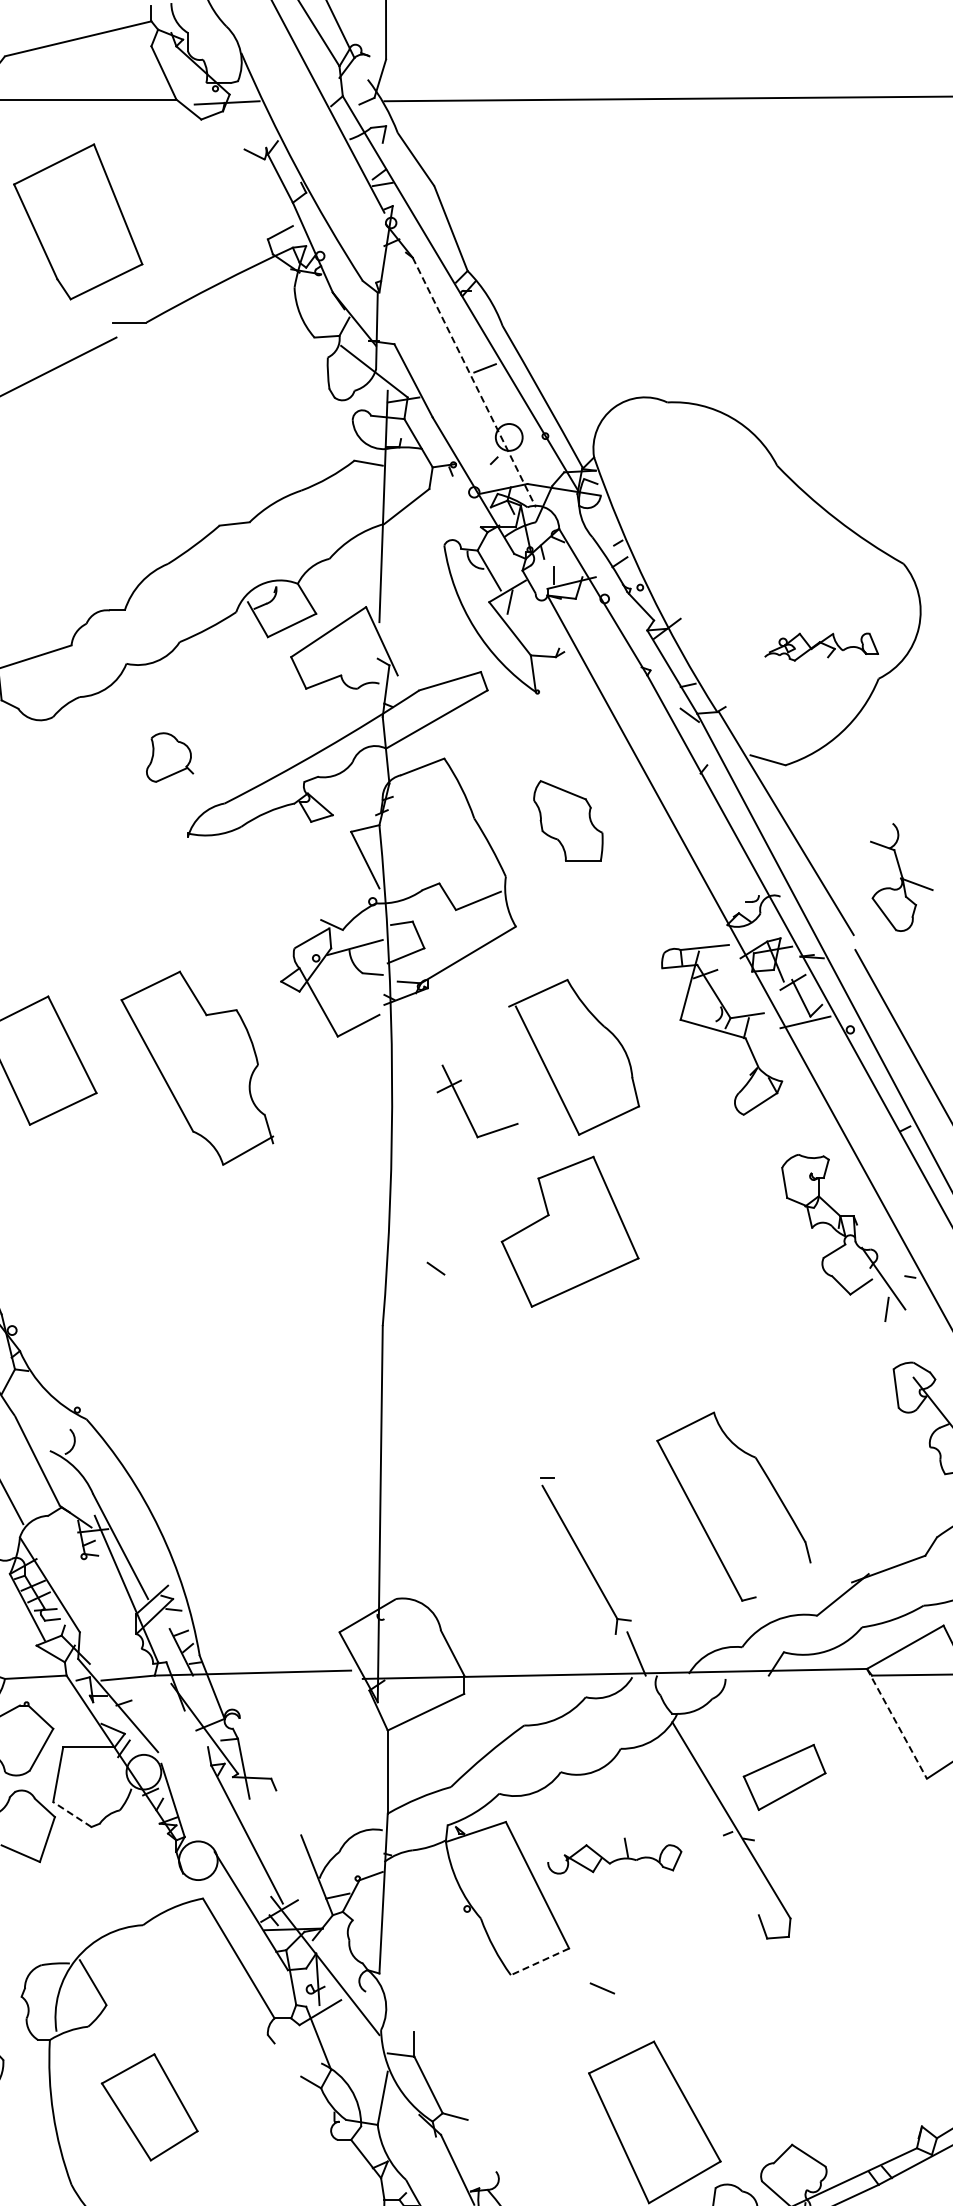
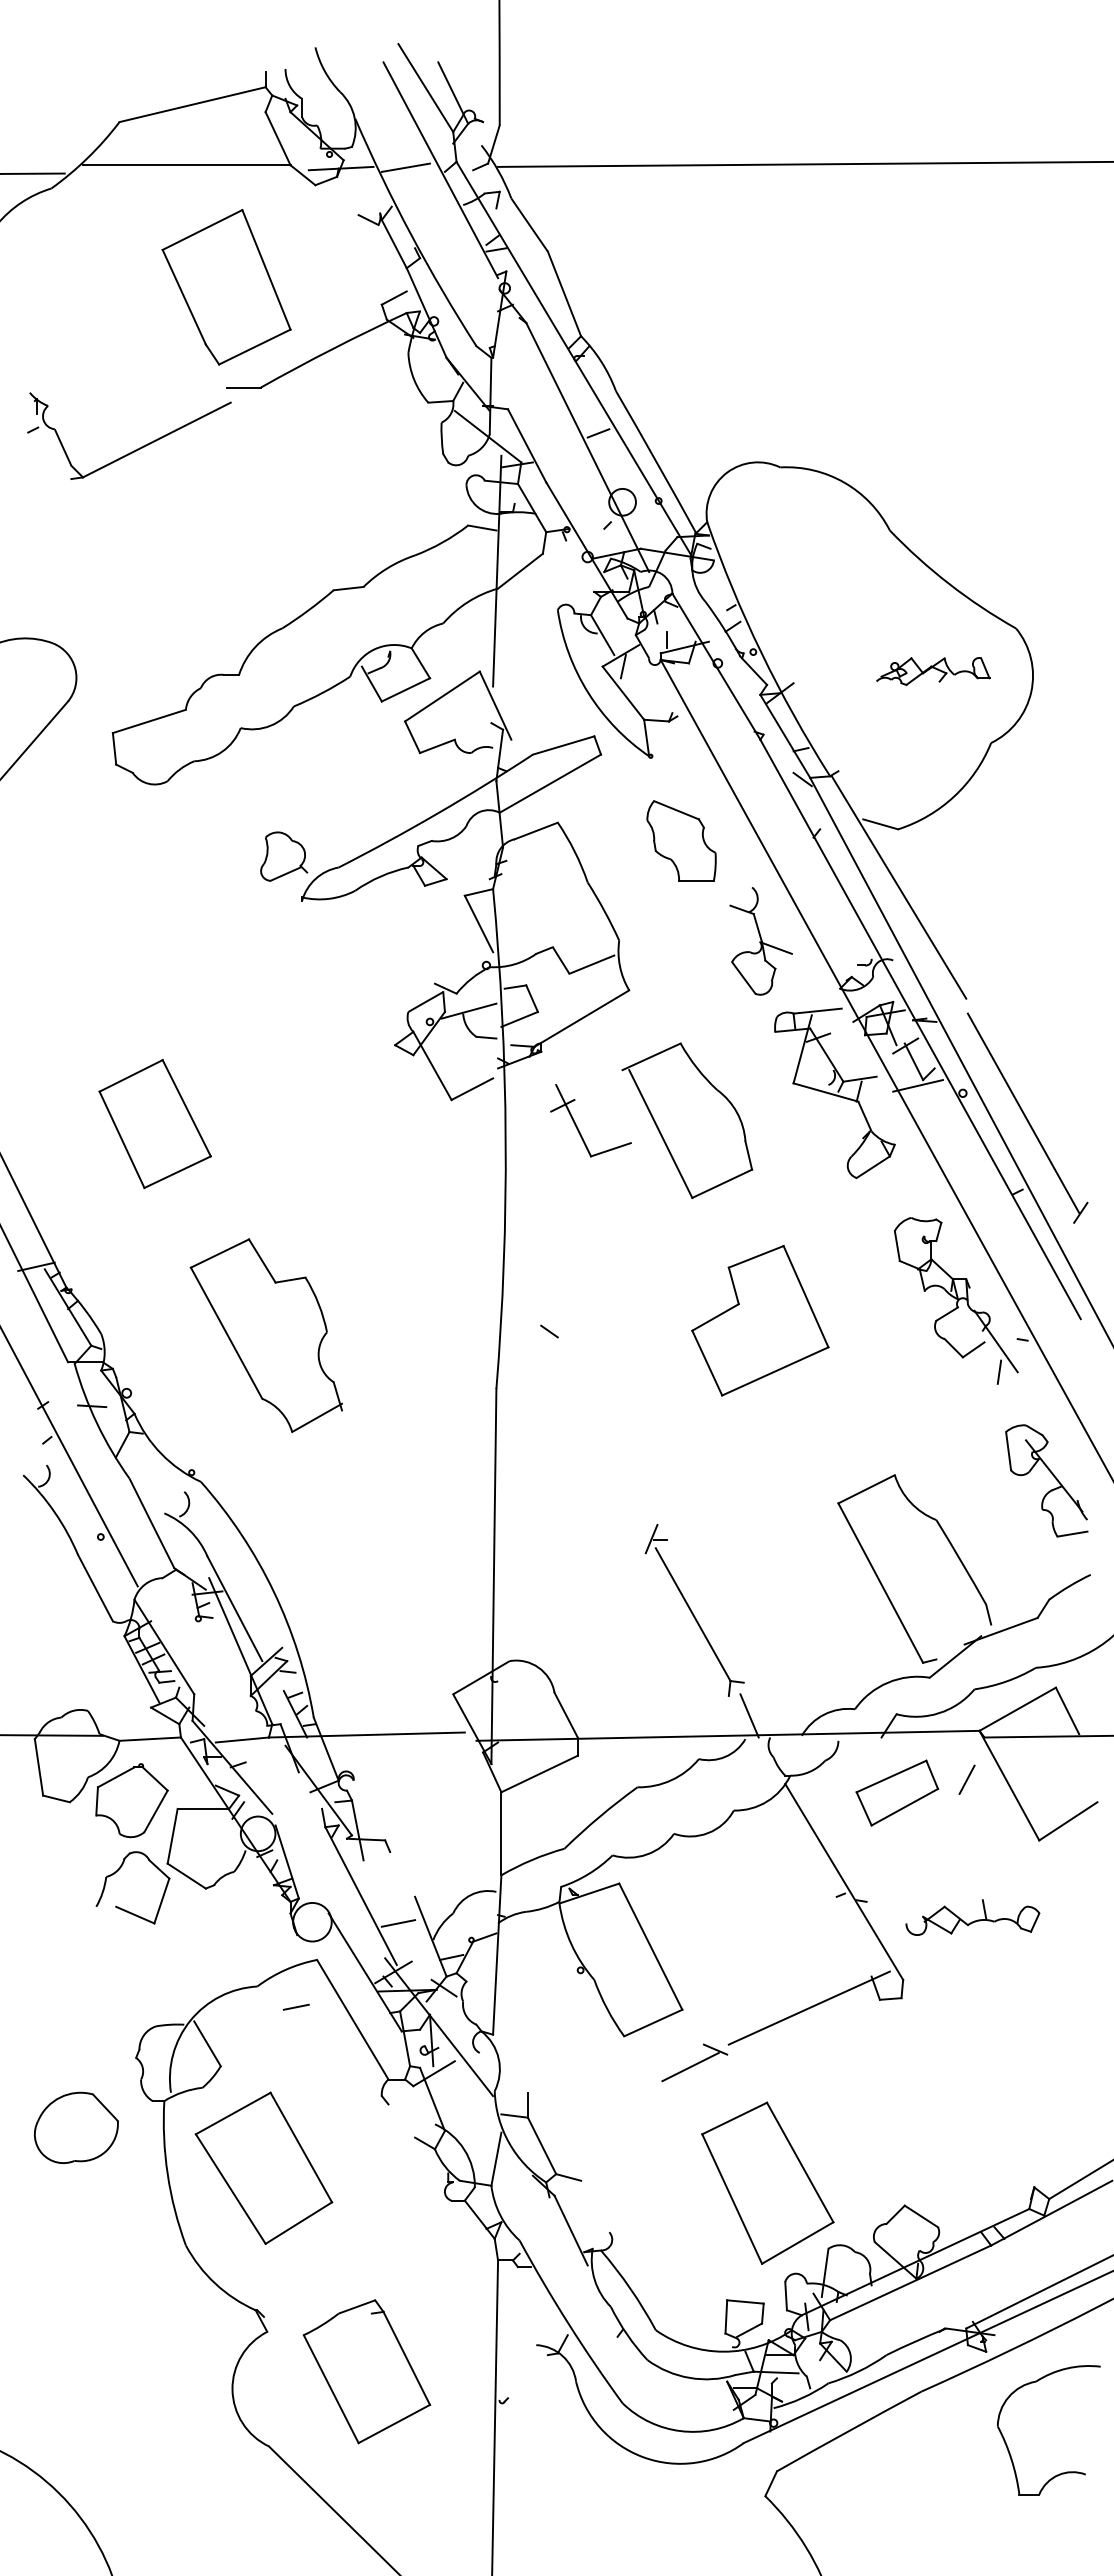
line: (291, 101) -> (405, 167), added
part: (78, 222) -> (226, 287), moved
line: (474, 382) -> (587, 447), dashed -> solid
part: (821, 647) -> (933, 671), moved
part: (170, 757) -> (284, 856), moved
part: (568, 820) -> (681, 840), moved
part: (901, 877) -> (760, 941), moved
part: (196, 1068) -> (265, 1335), moved
part: (464, 1107) -> (577, 1126), moved
part: (570, 1231) -> (760, 1320), moved
line: (538, 1476) -> (651, 1538), added
part: (702, 1523) -> (883, 1585), moved
line: (853, 1717) -> (966, 1779), added
line: (897, 1724) -> (1009, 1786), dashed -> solid
part: (784, 1776) -> (897, 1792), moved
line: (72, 1814) -> (186, 1876), dashed -> solid
part: (614, 1856) -> (972, 1917), moved
line: (284, 1862) -> (398, 1923), added
line: (329, 1926) -> (443, 1987), added
line: (181, 1945) -> (295, 2006), added
line: (695, 1946) -> (808, 2007), added
line: (540, 1962) -> (653, 2023), dashed -> solid
line: (577, 2005) -> (690, 2066), added
part: (149, 2106) -> (263, 2167), size x1.43

